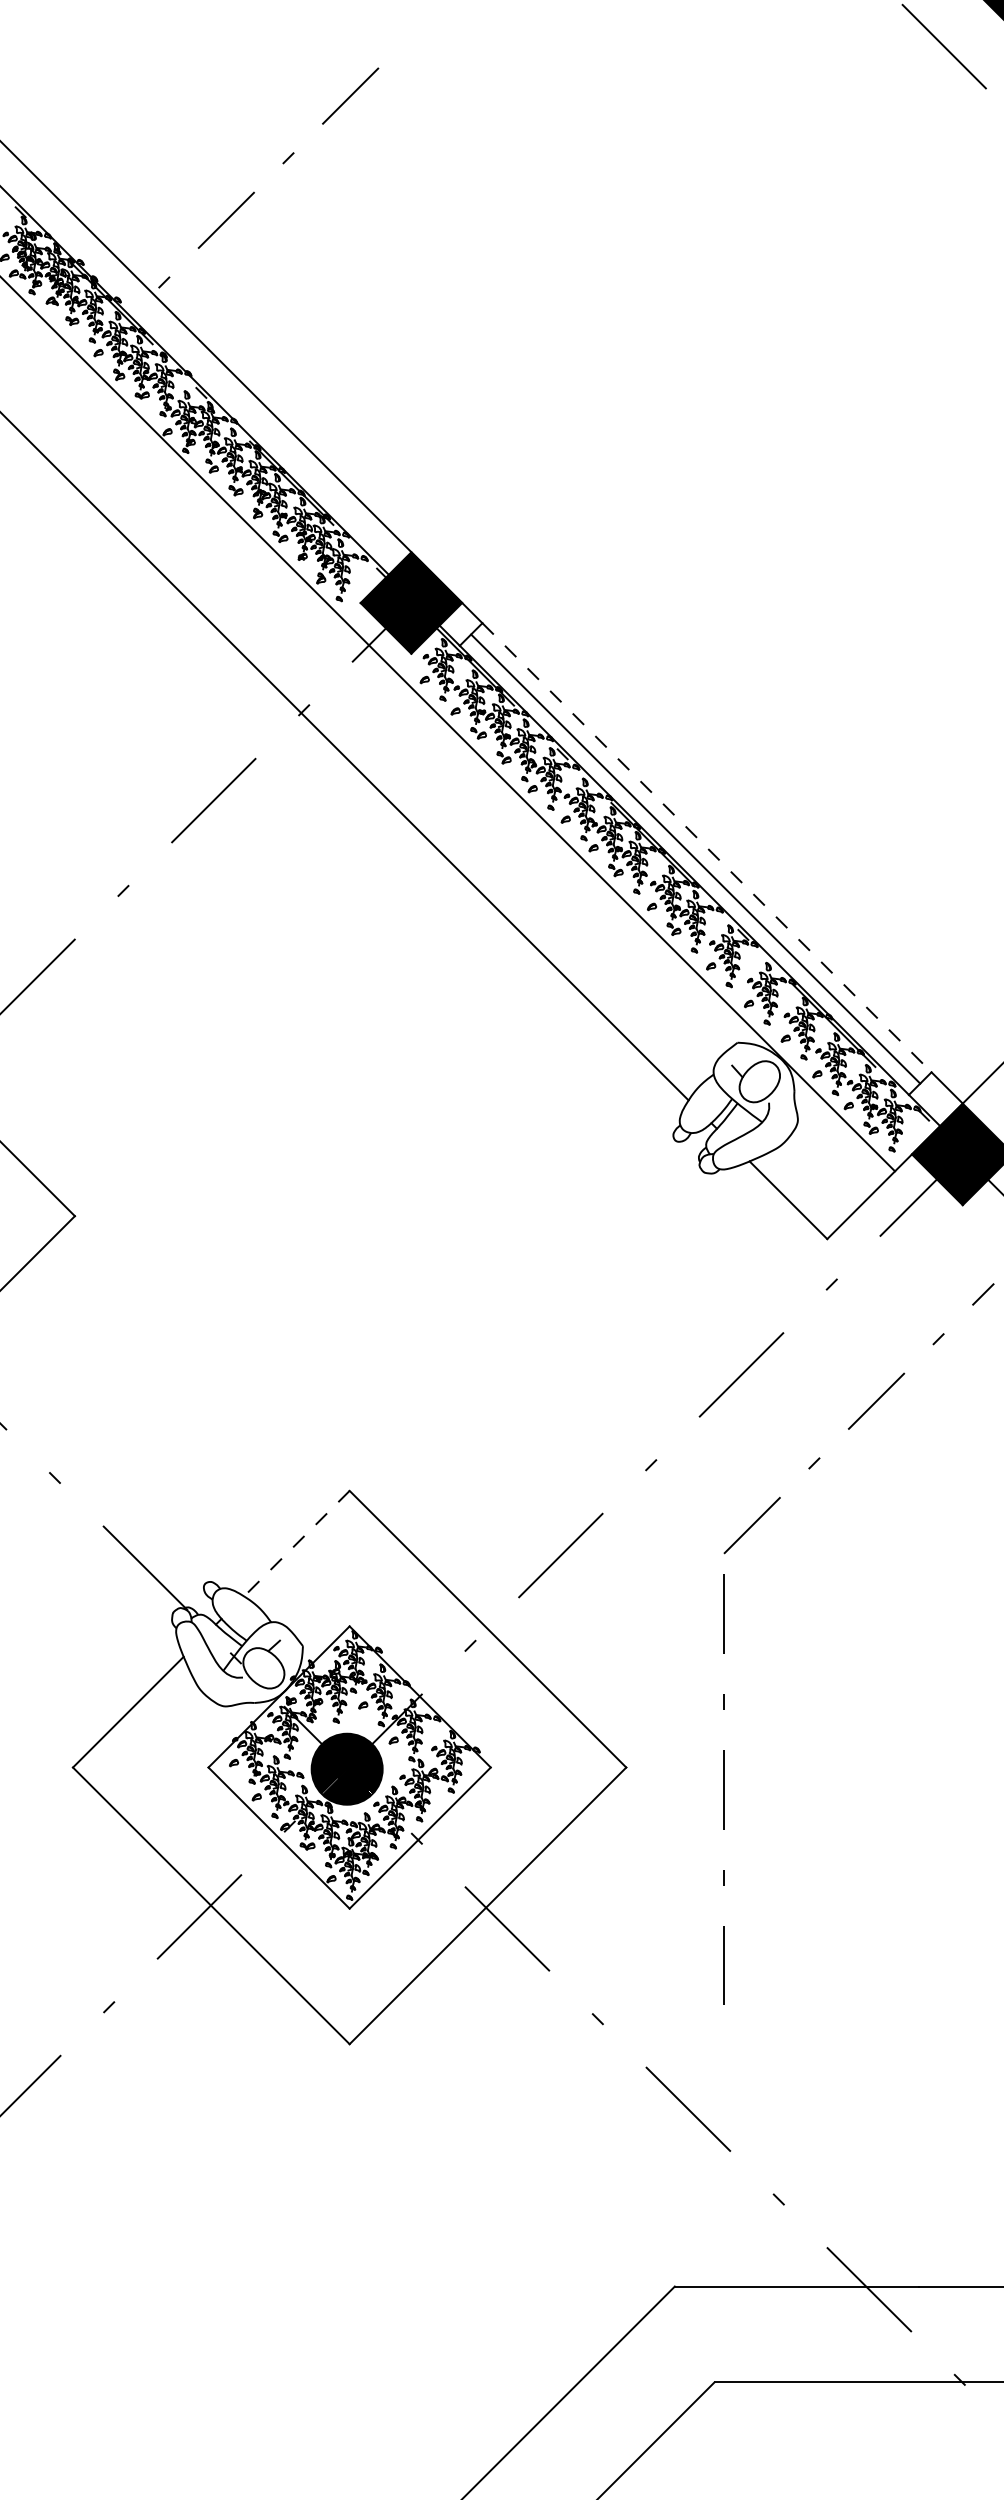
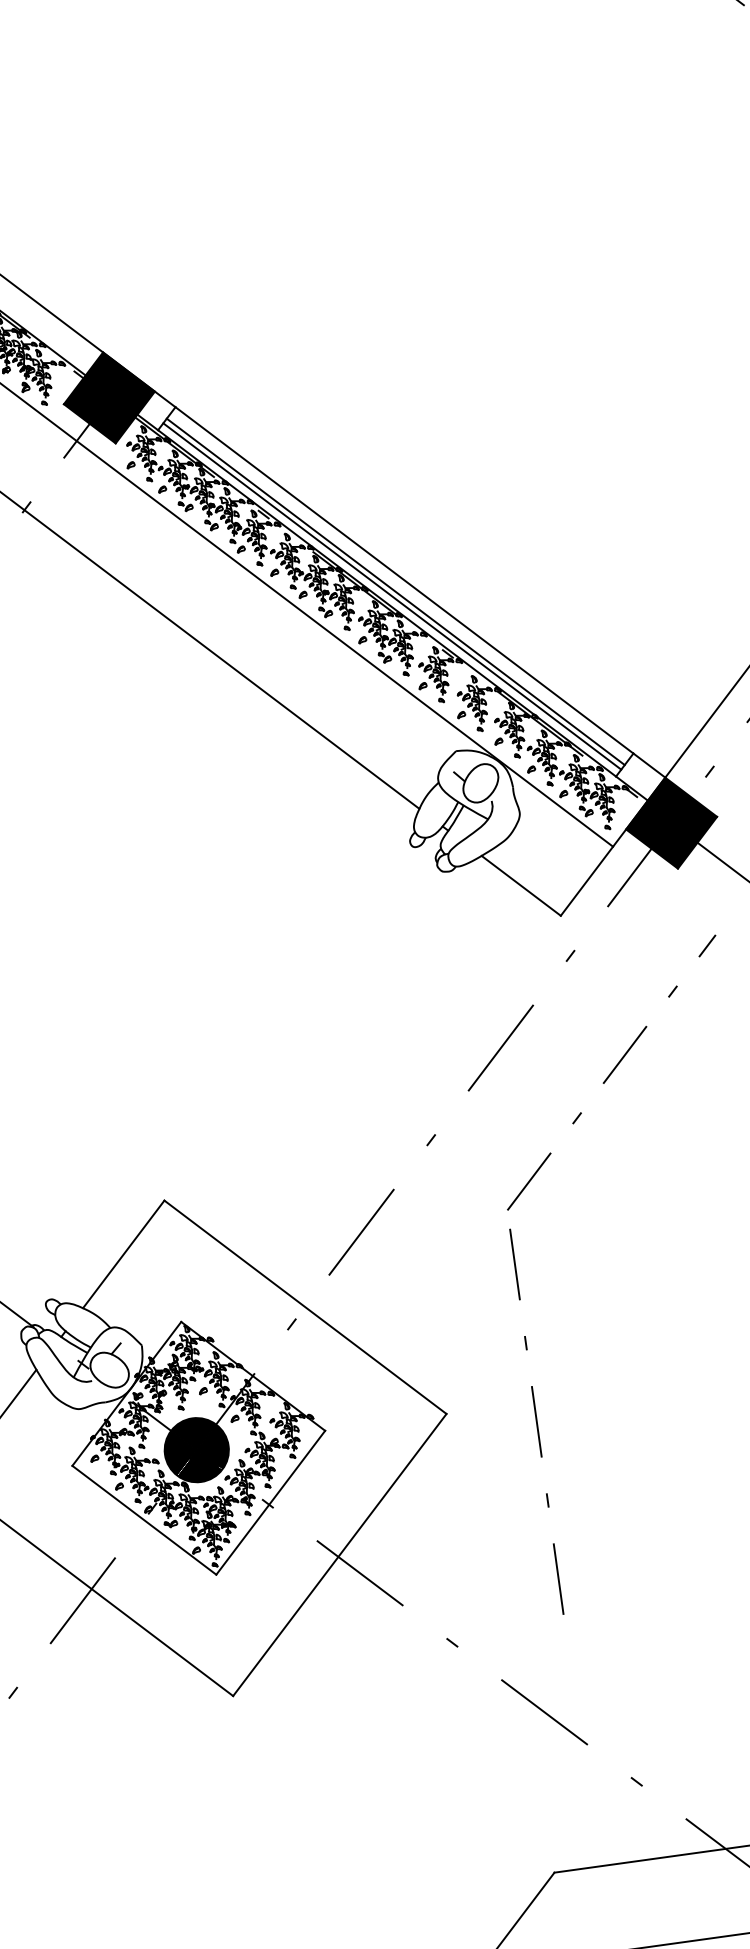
line: (706, 847) -> (404, 580), dashed -> solid
line: (690, 863) -> (391, 596), added
line: (296, 1543) -> (123, 1254), dashed -> solid

